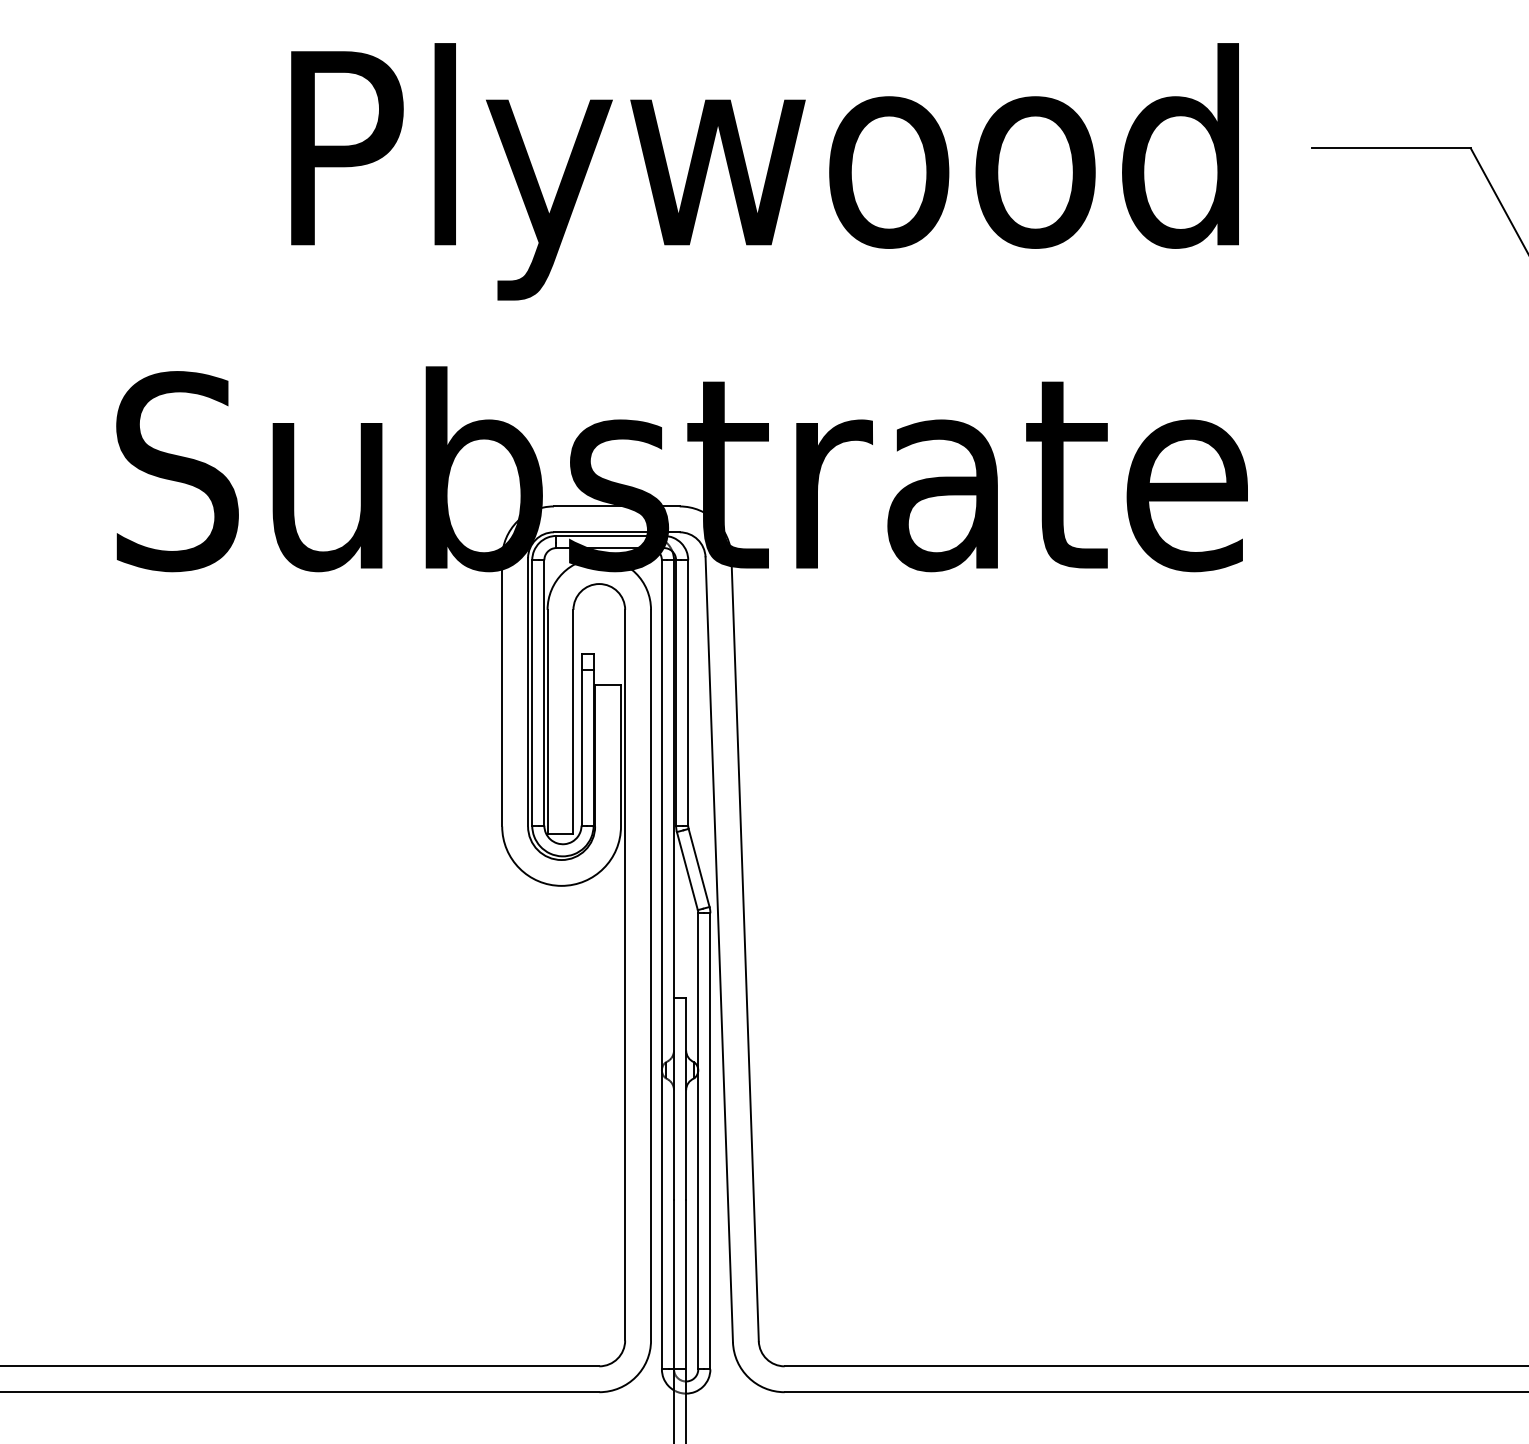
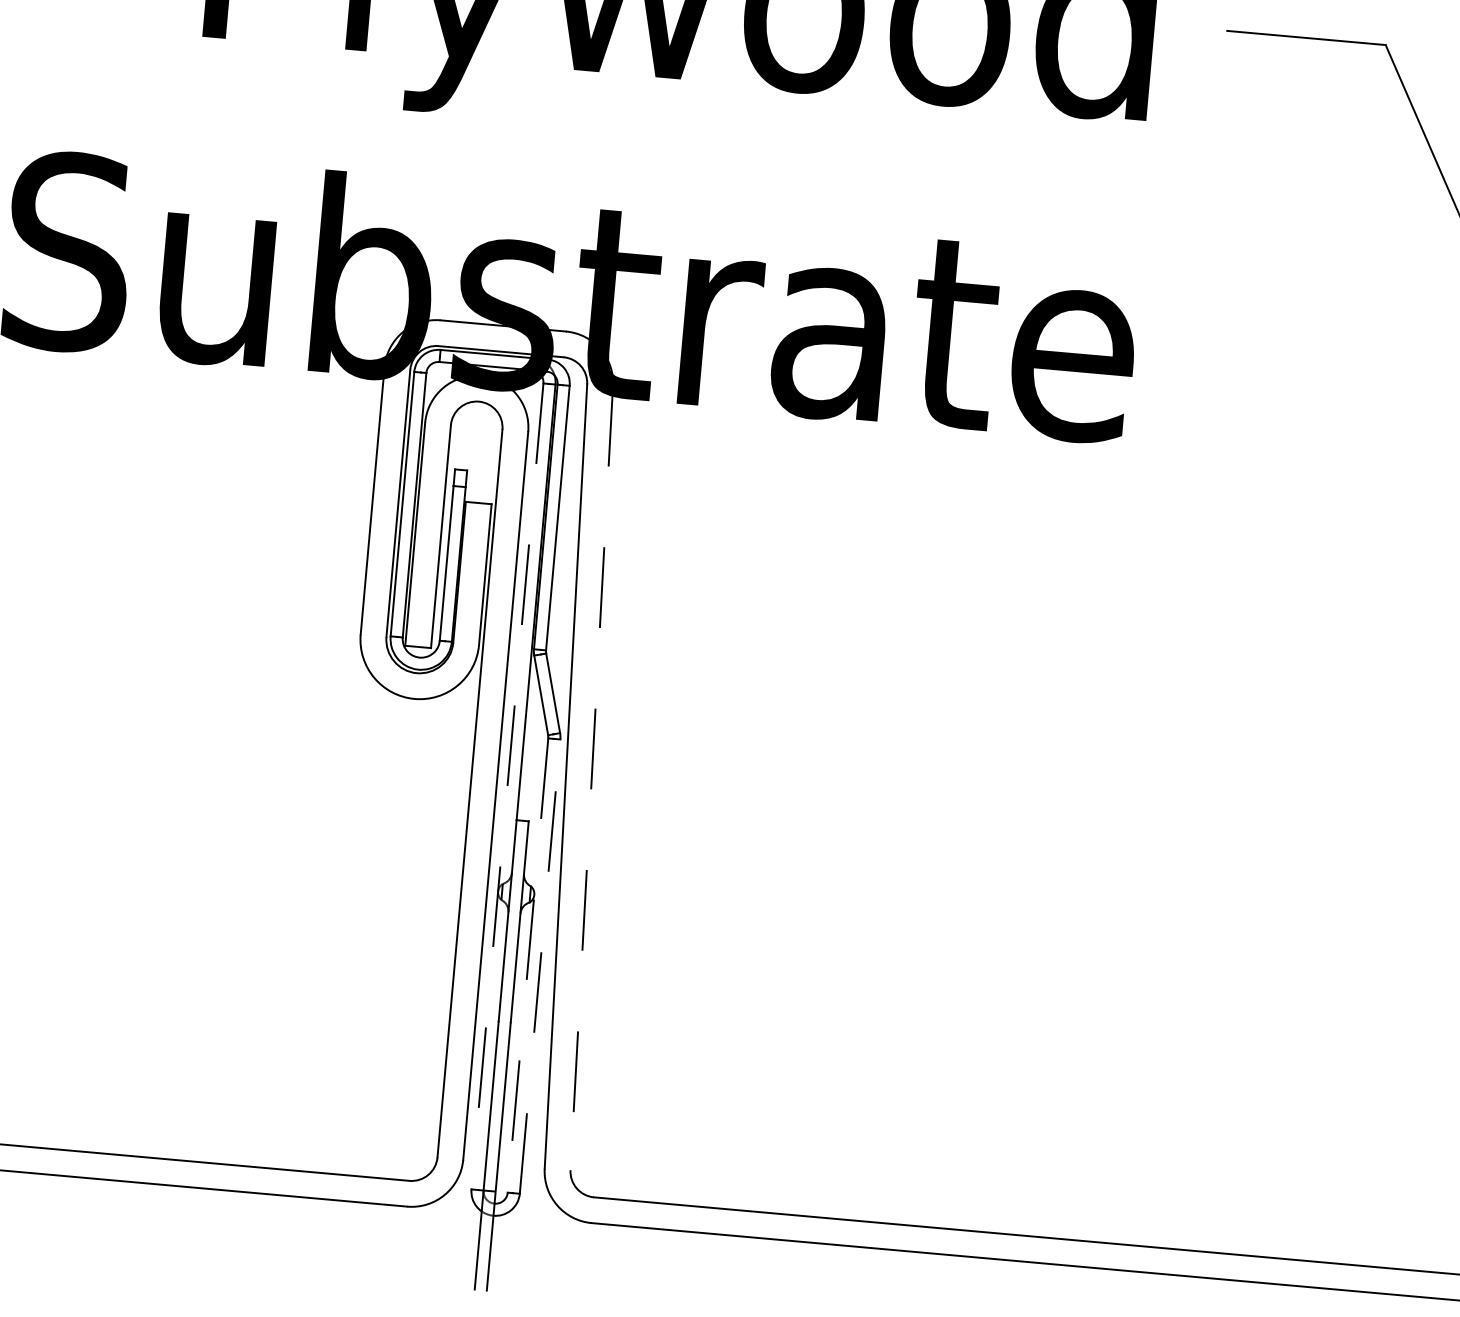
line: (745, 948) -> (592, 777), solid -> dashed
line: (661, 964) -> (507, 786), solid -> dashed
line: (710, 1140) -> (540, 965), solid -> dashed
line: (698, 1141) -> (528, 965), solid -> dashed

